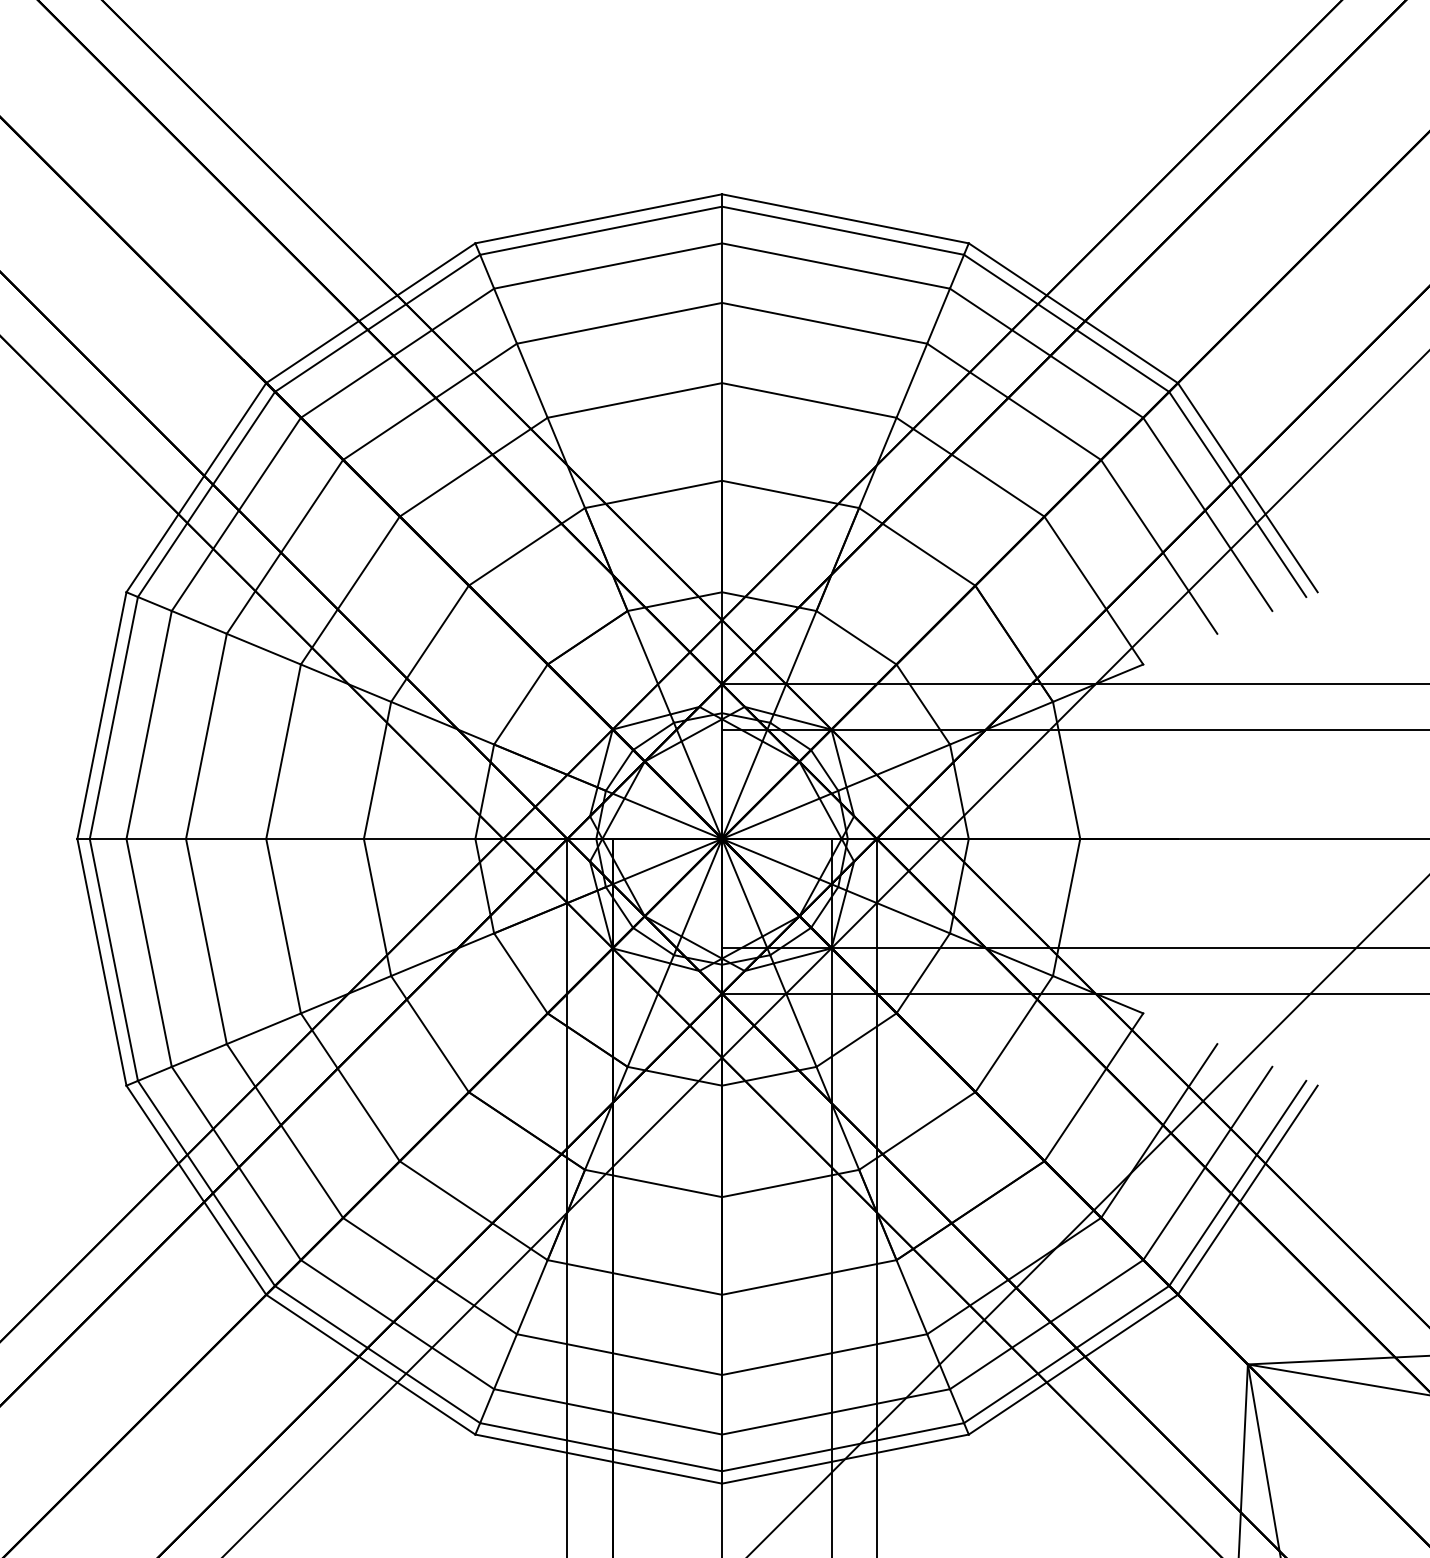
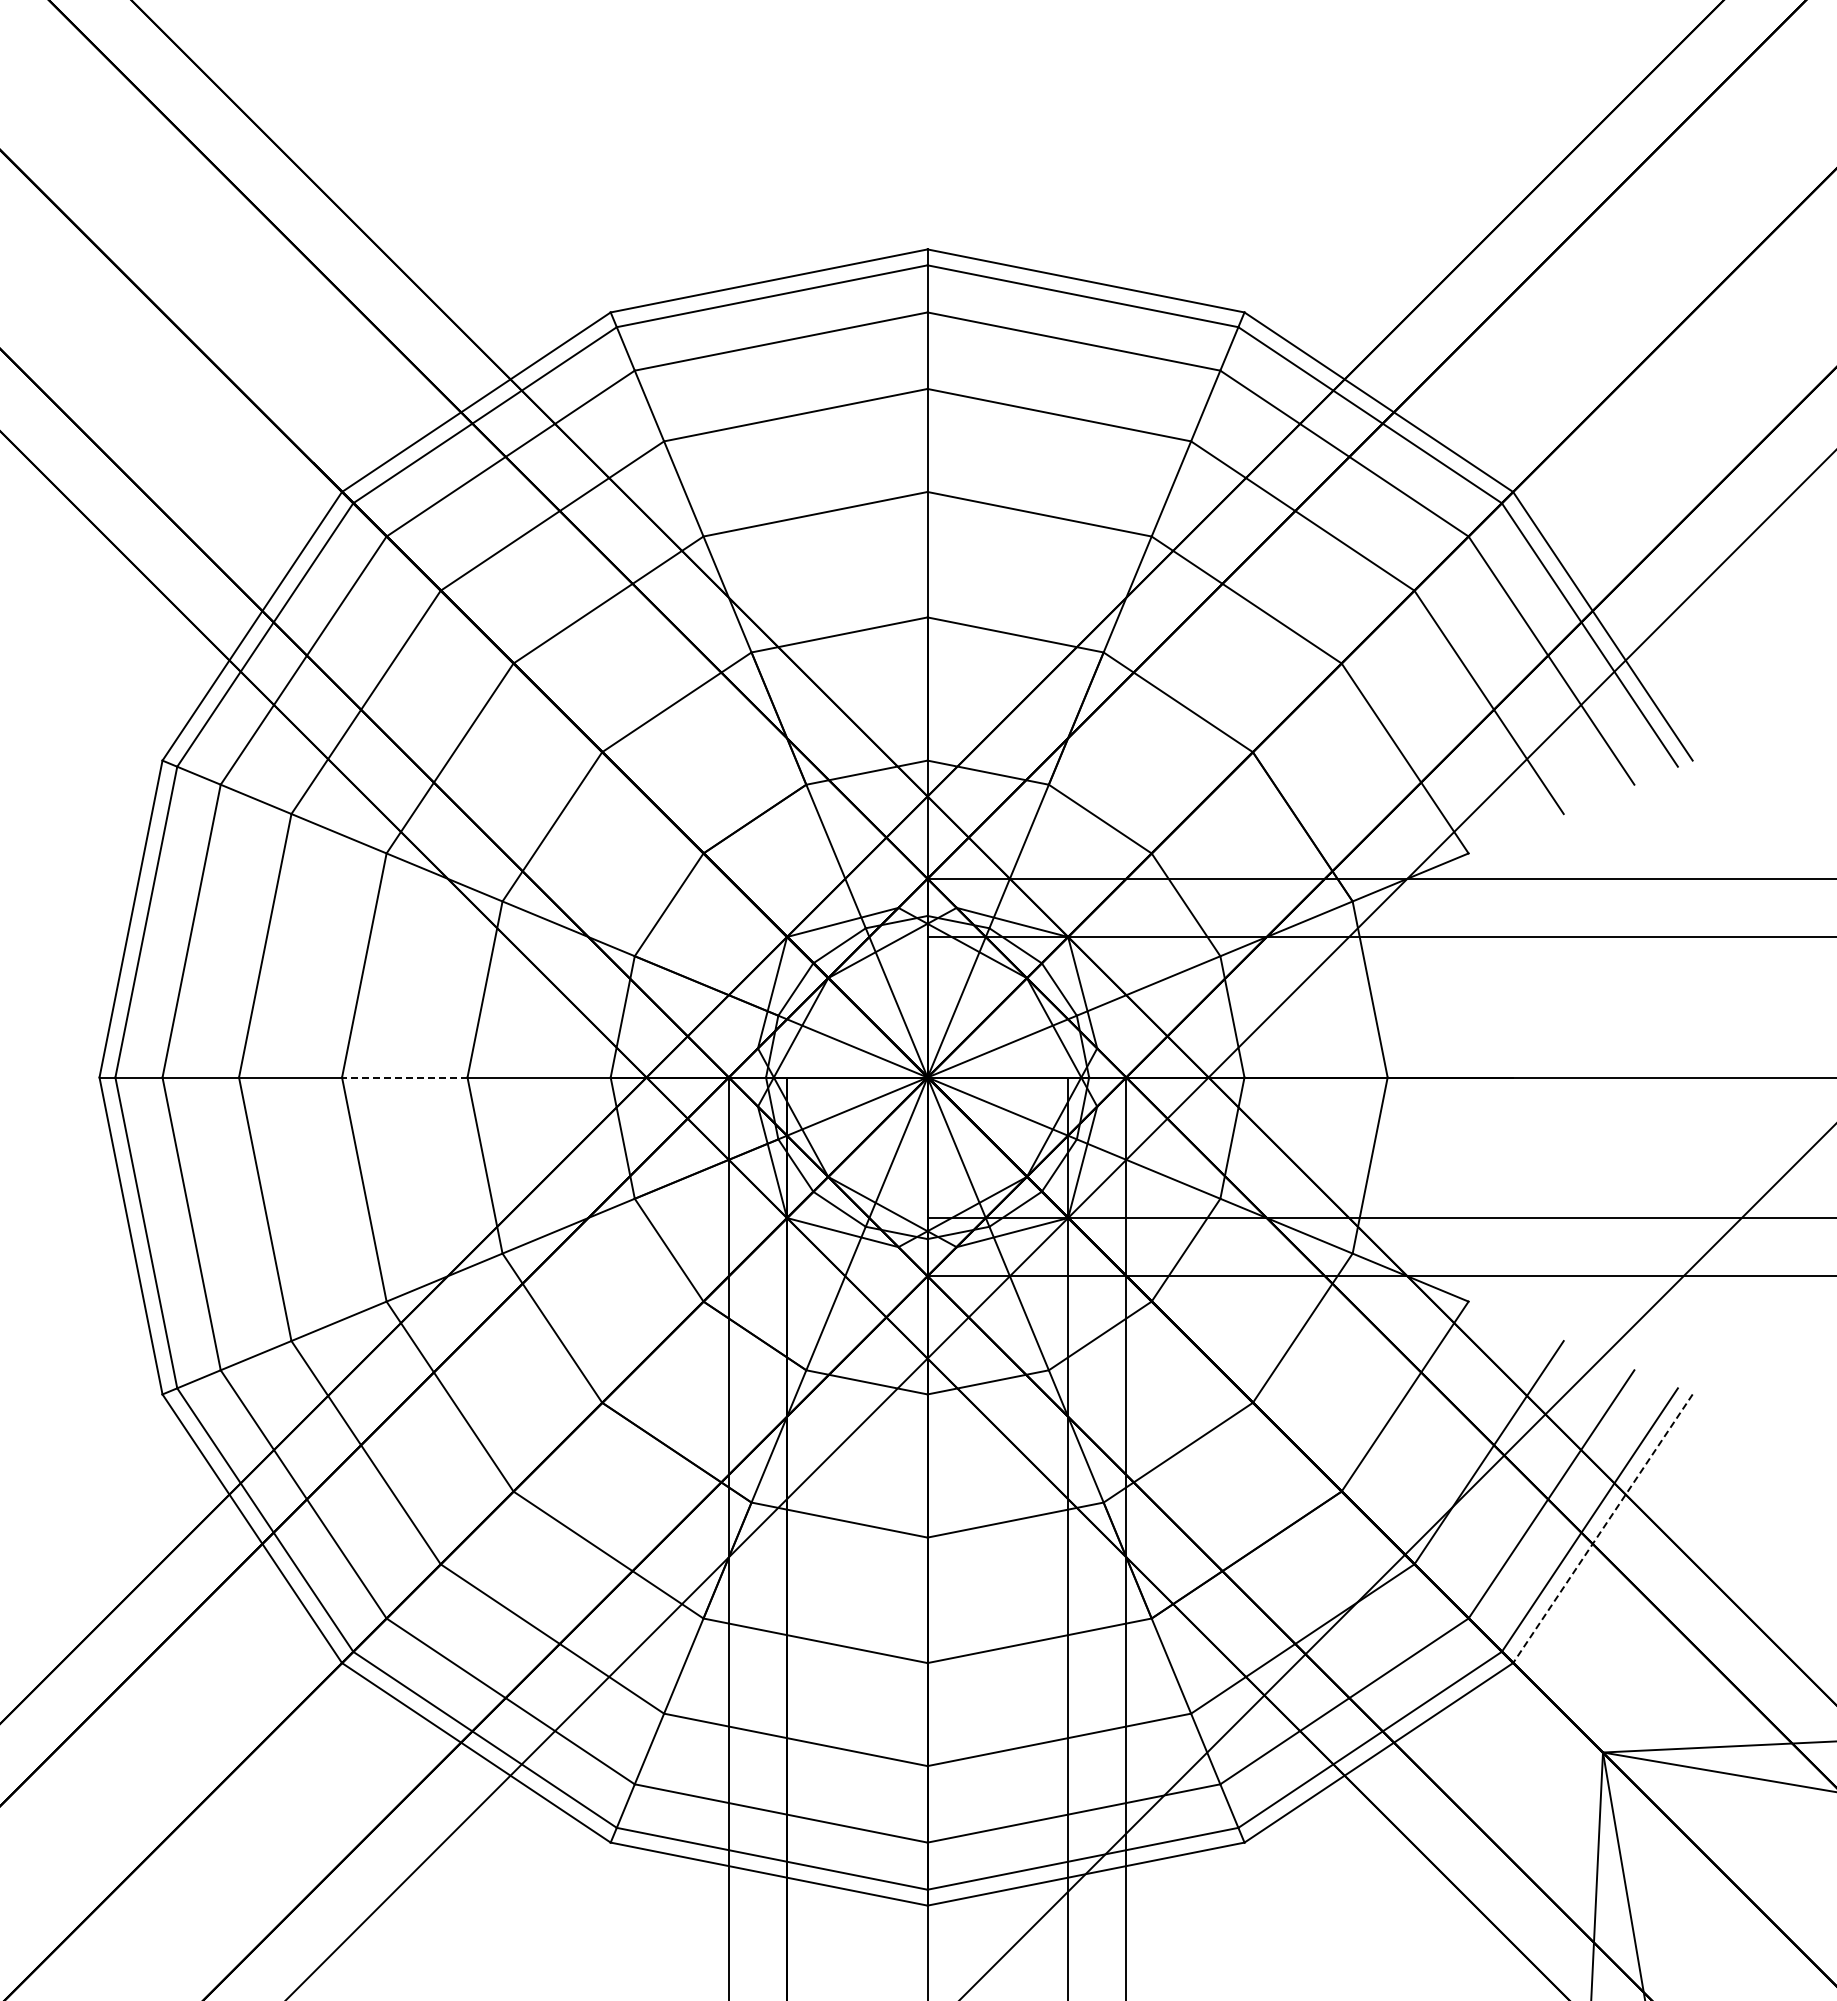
line: (314, 838) -> (404, 1077), solid -> dashed
line: (1247, 1190) -> (1602, 1528), solid -> dashed

